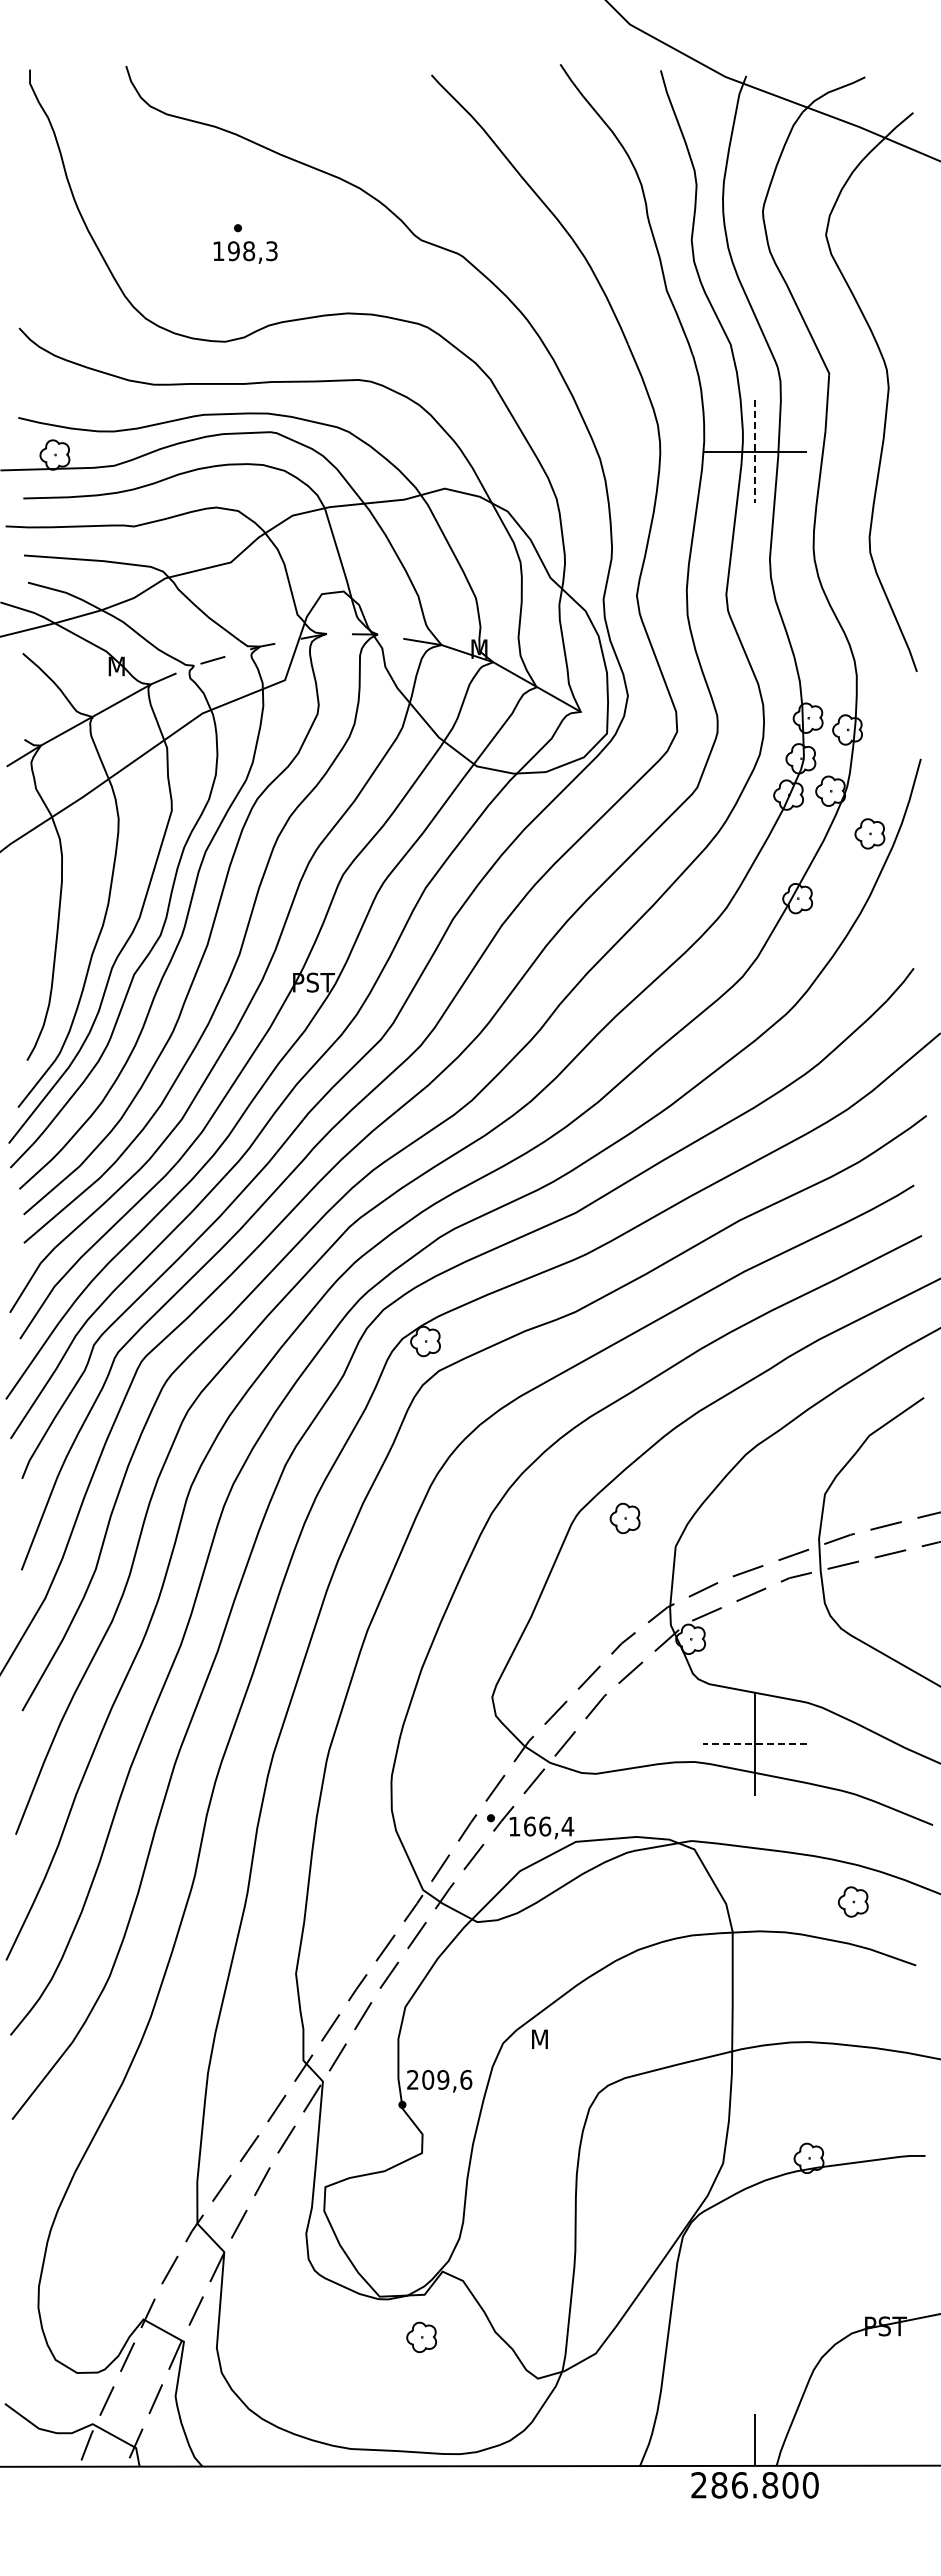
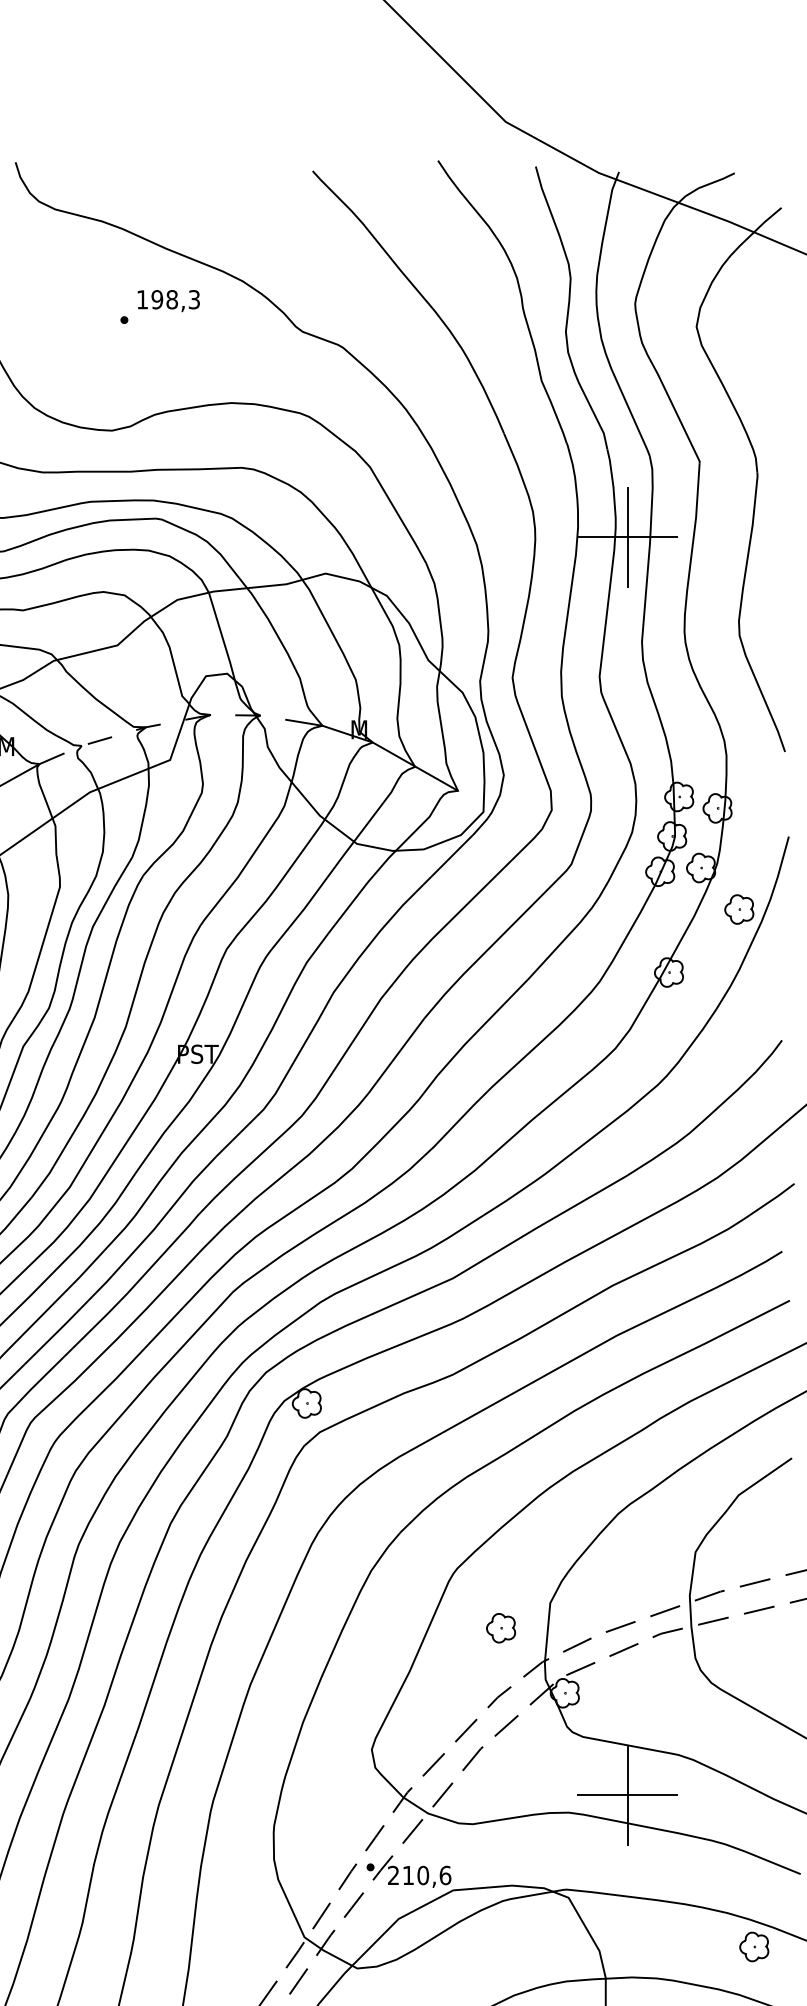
text: (245, 252) -> (168, 300), moved
line: (755, 451) -> (627, 537), dashed -> solid
part: (624, 1518) -> (500, 1628), moved
line: (755, 1744) -> (627, 1795), dashed -> solid
text: (541, 1826) -> (419, 1875), 166,4 -> 210,6
part: (853, 1901) -> (754, 1946), moved

